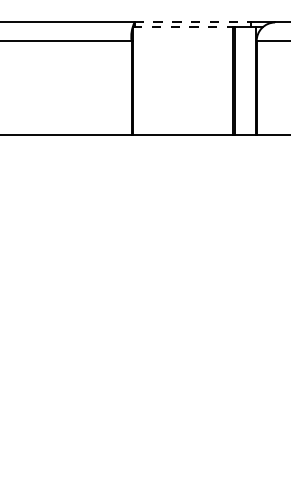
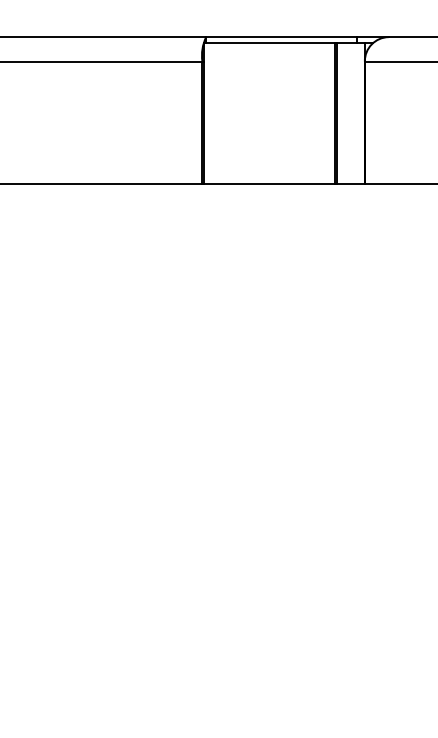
line: (193, 22) -> (282, 37), dashed -> solid
line: (183, 27) -> (269, 43), dashed -> solid

